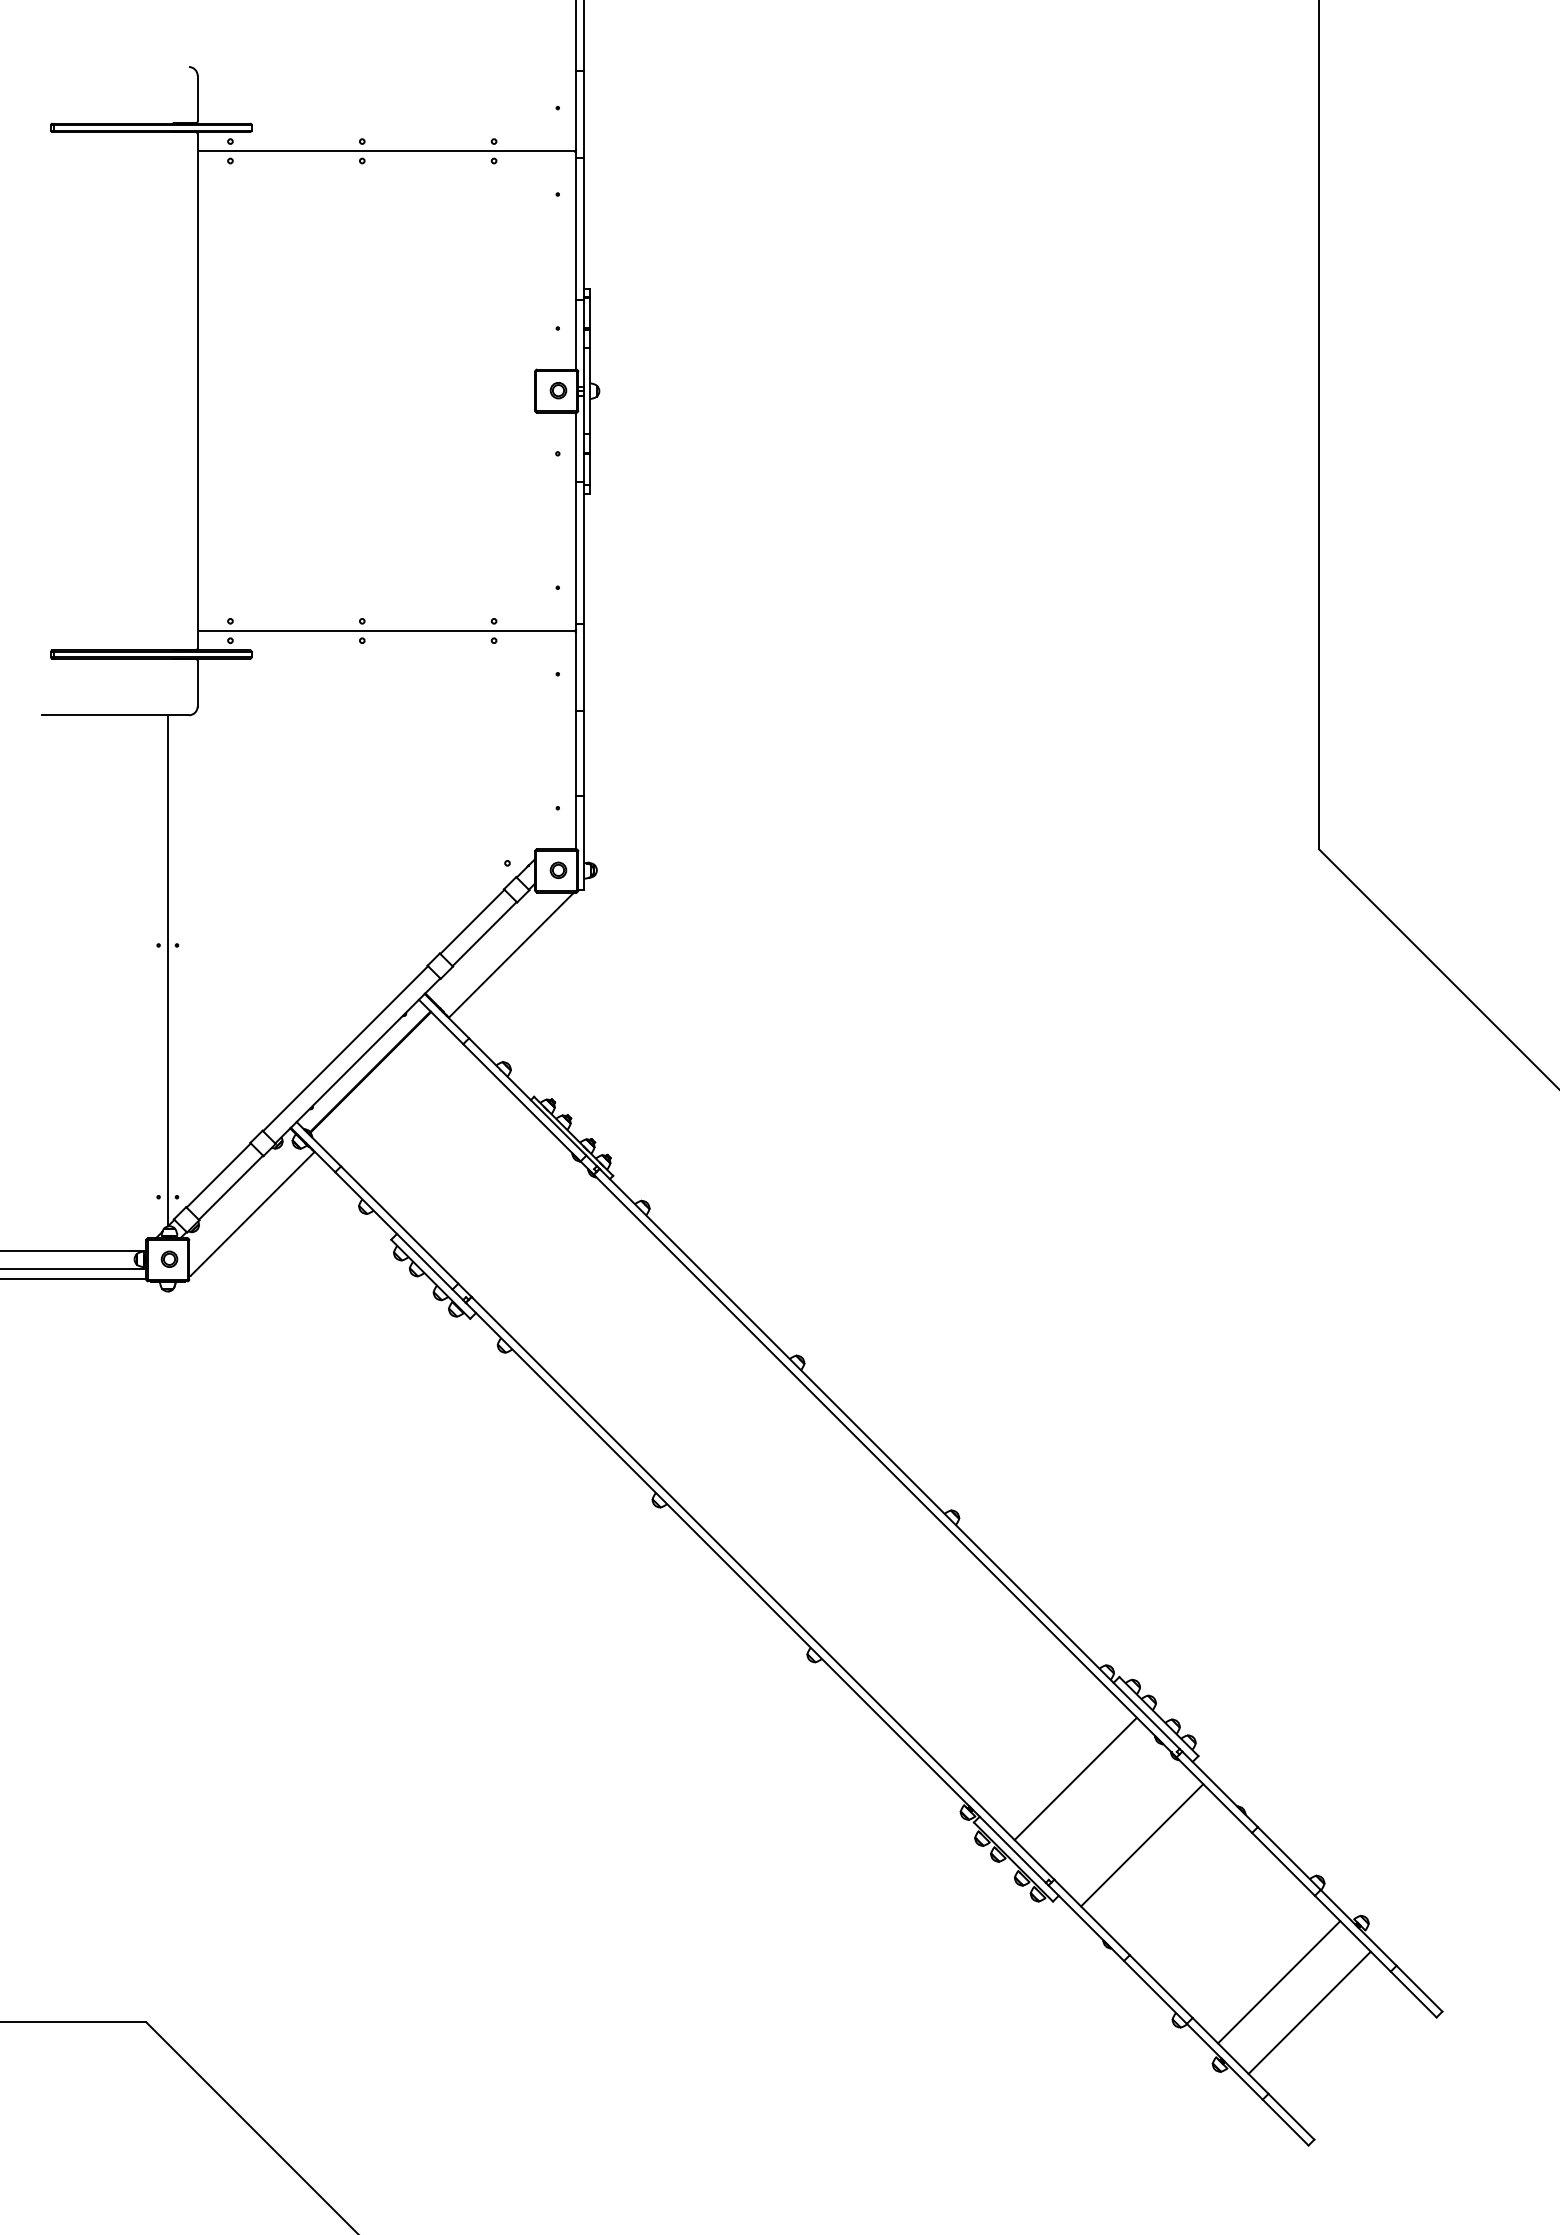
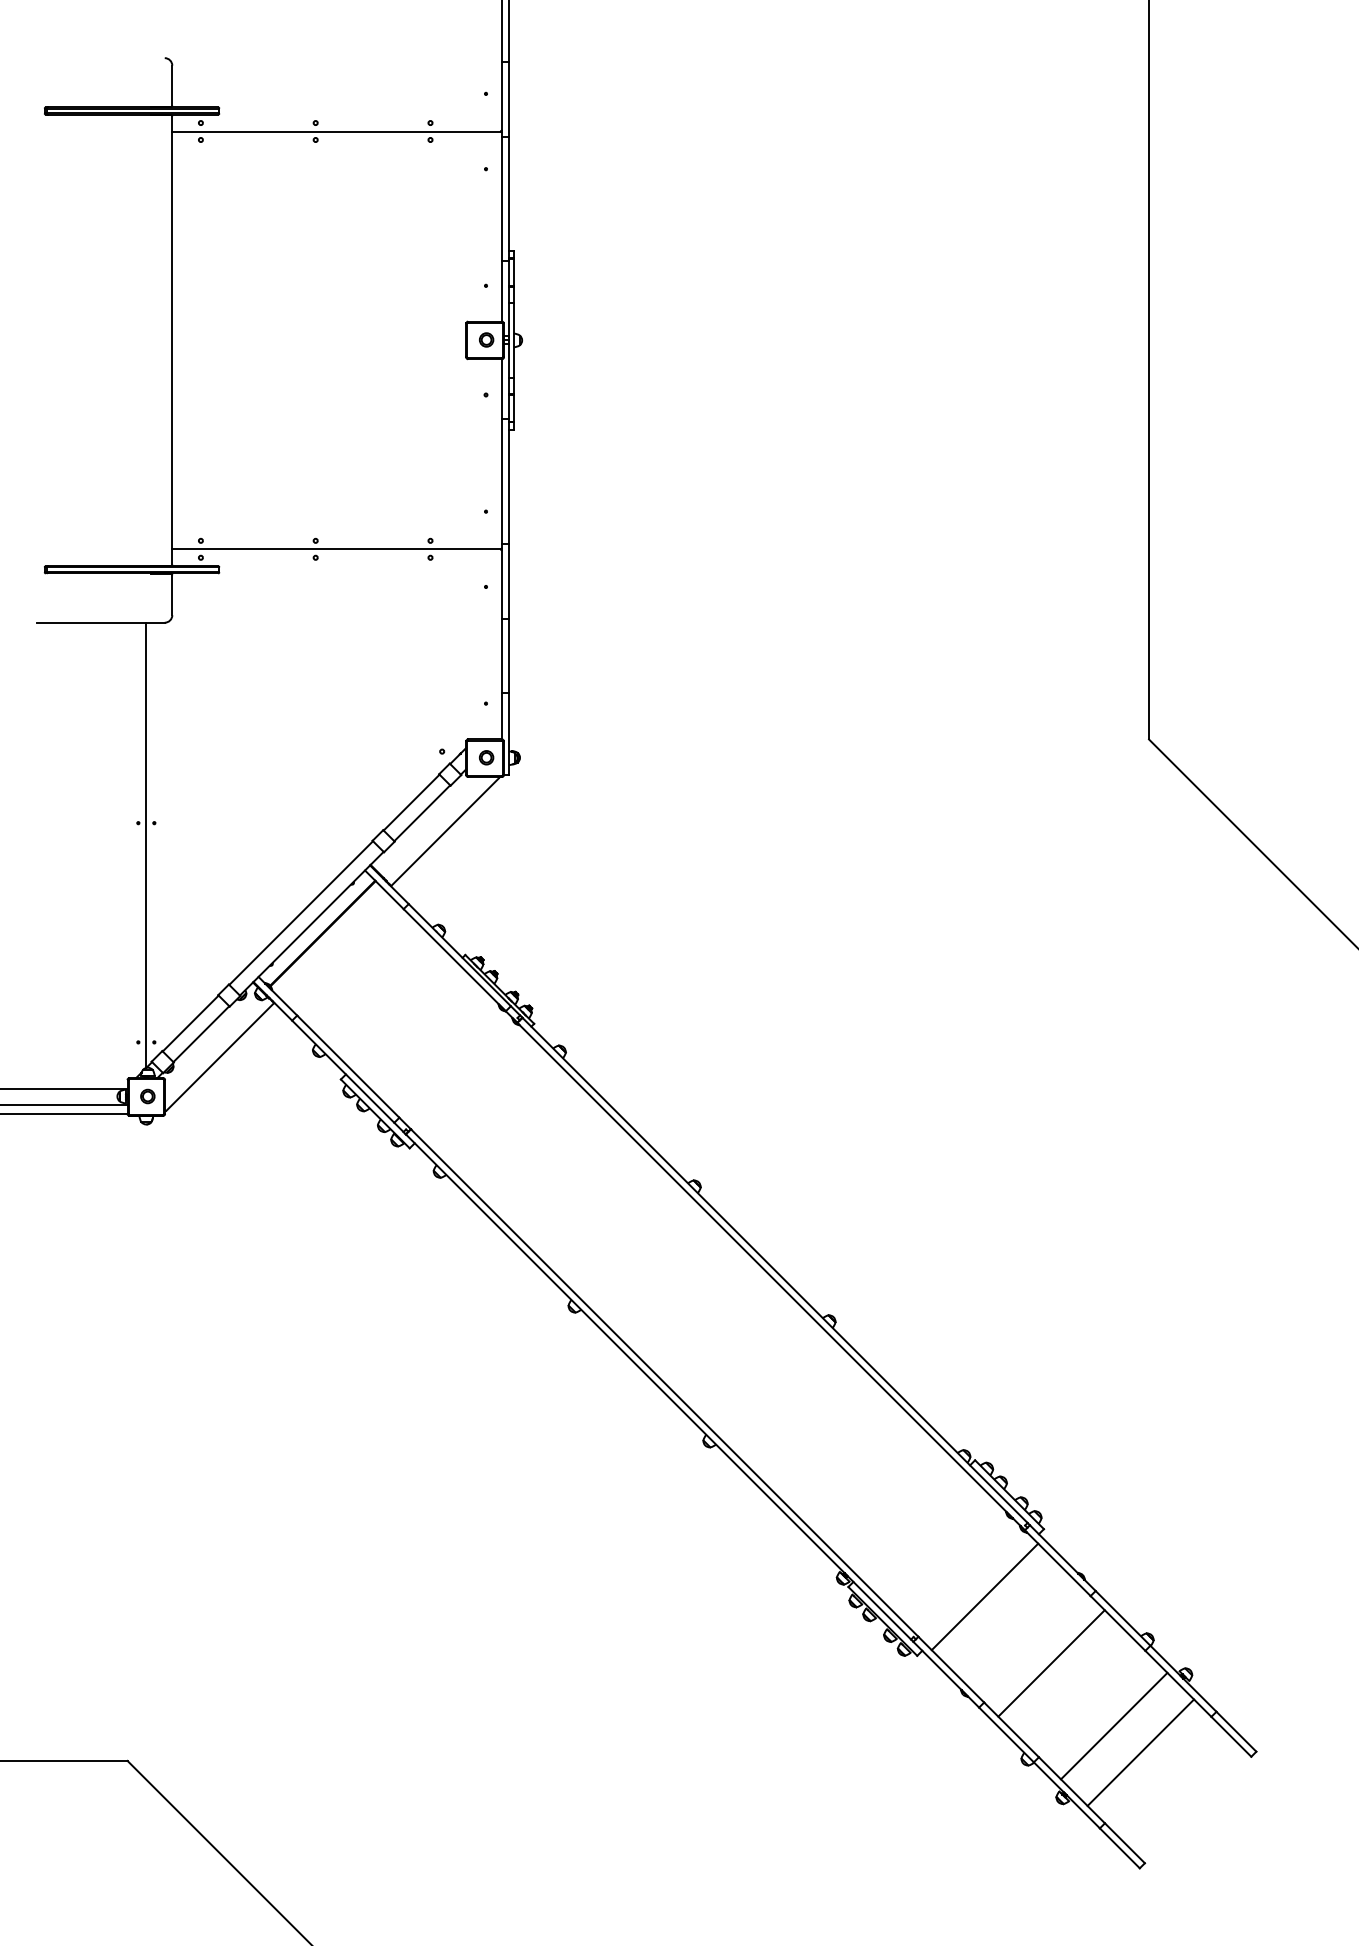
line: (1075, 1778) -> (984, 1596), moved
line: (1142, 1845) -> (1051, 1663), moved

